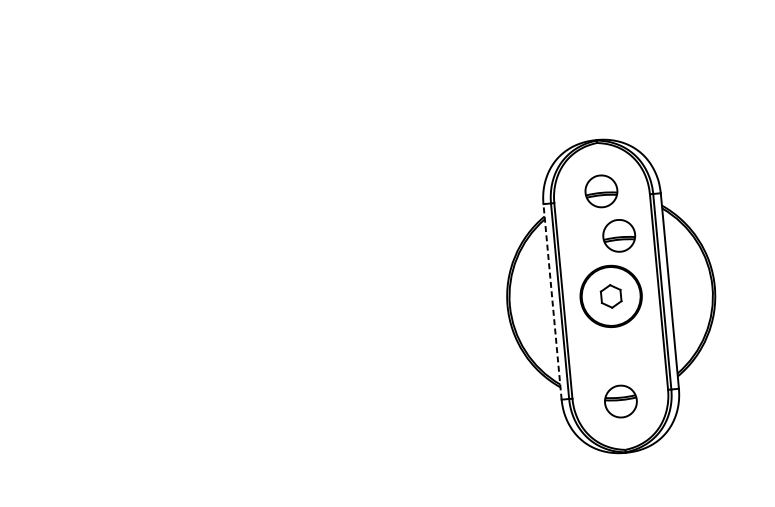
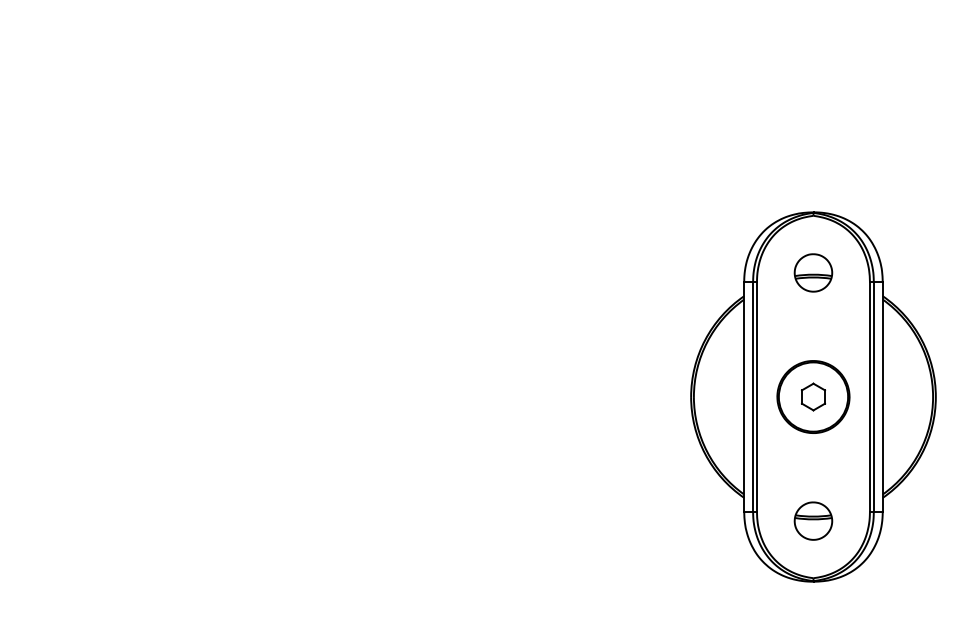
part: (619, 235) -> (829, 326), removed
line: (552, 301) -> (744, 396), dashed -> solid

